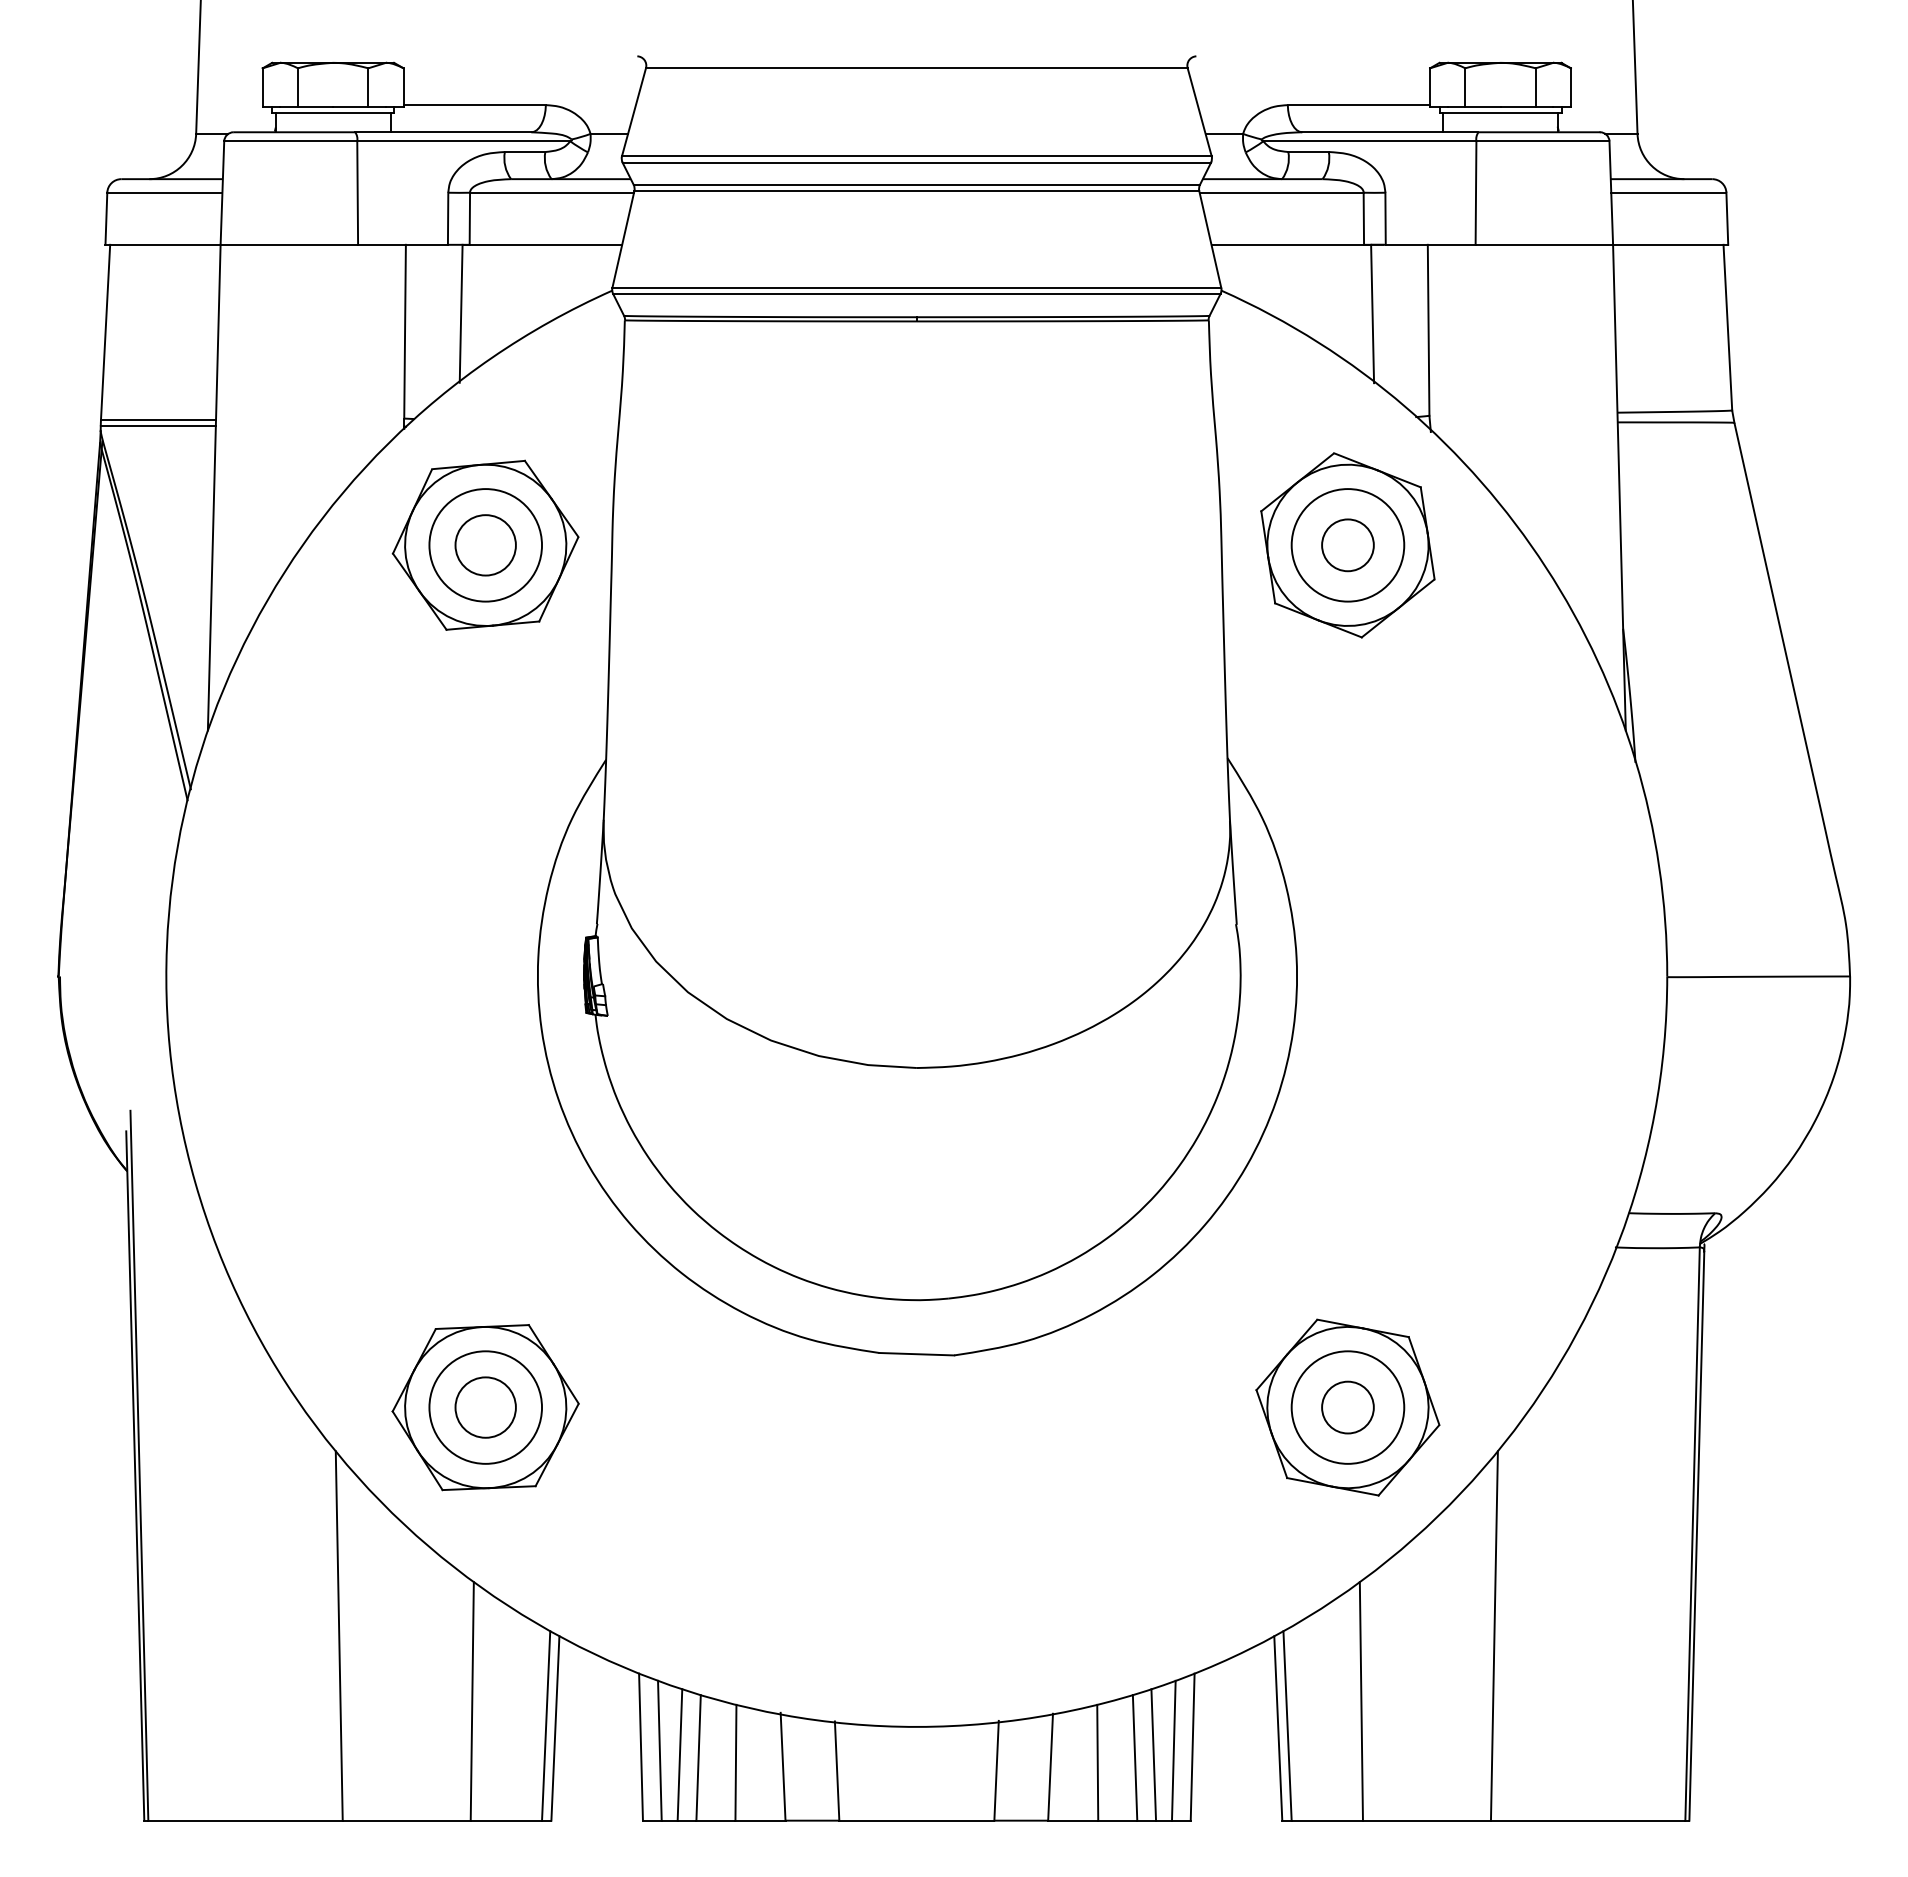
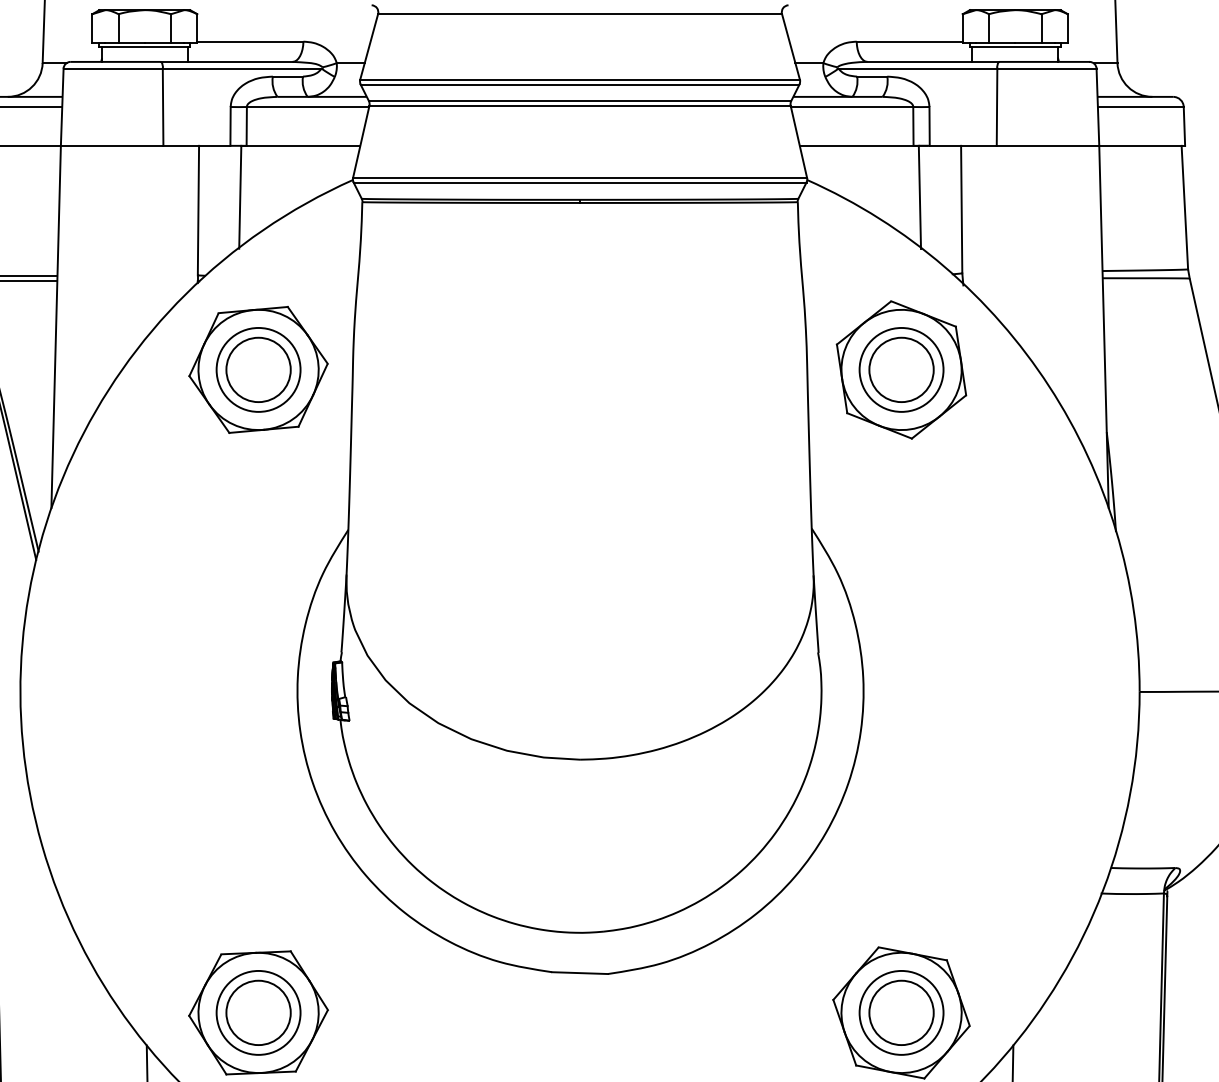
circle: (485, 545) -> (258, 370), size x1.43
circle: (1347, 545) -> (901, 370), size x1.67
circle: (485, 1407) -> (258, 1012), size x1.43
circle: (1347, 1407) -> (901, 1012), size x1.67

